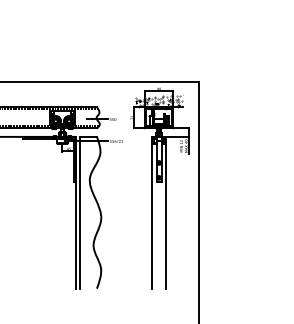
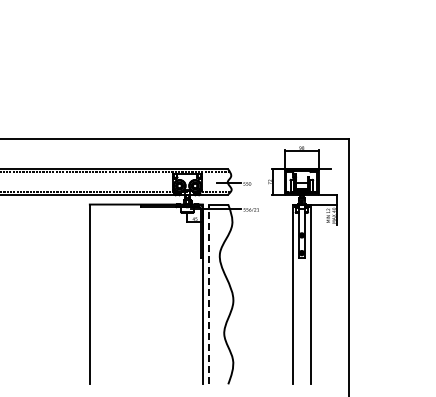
hatch: (159, 101) -> (302, 162), removed
line: (80, 212) -> (208, 294), solid -> dashed

